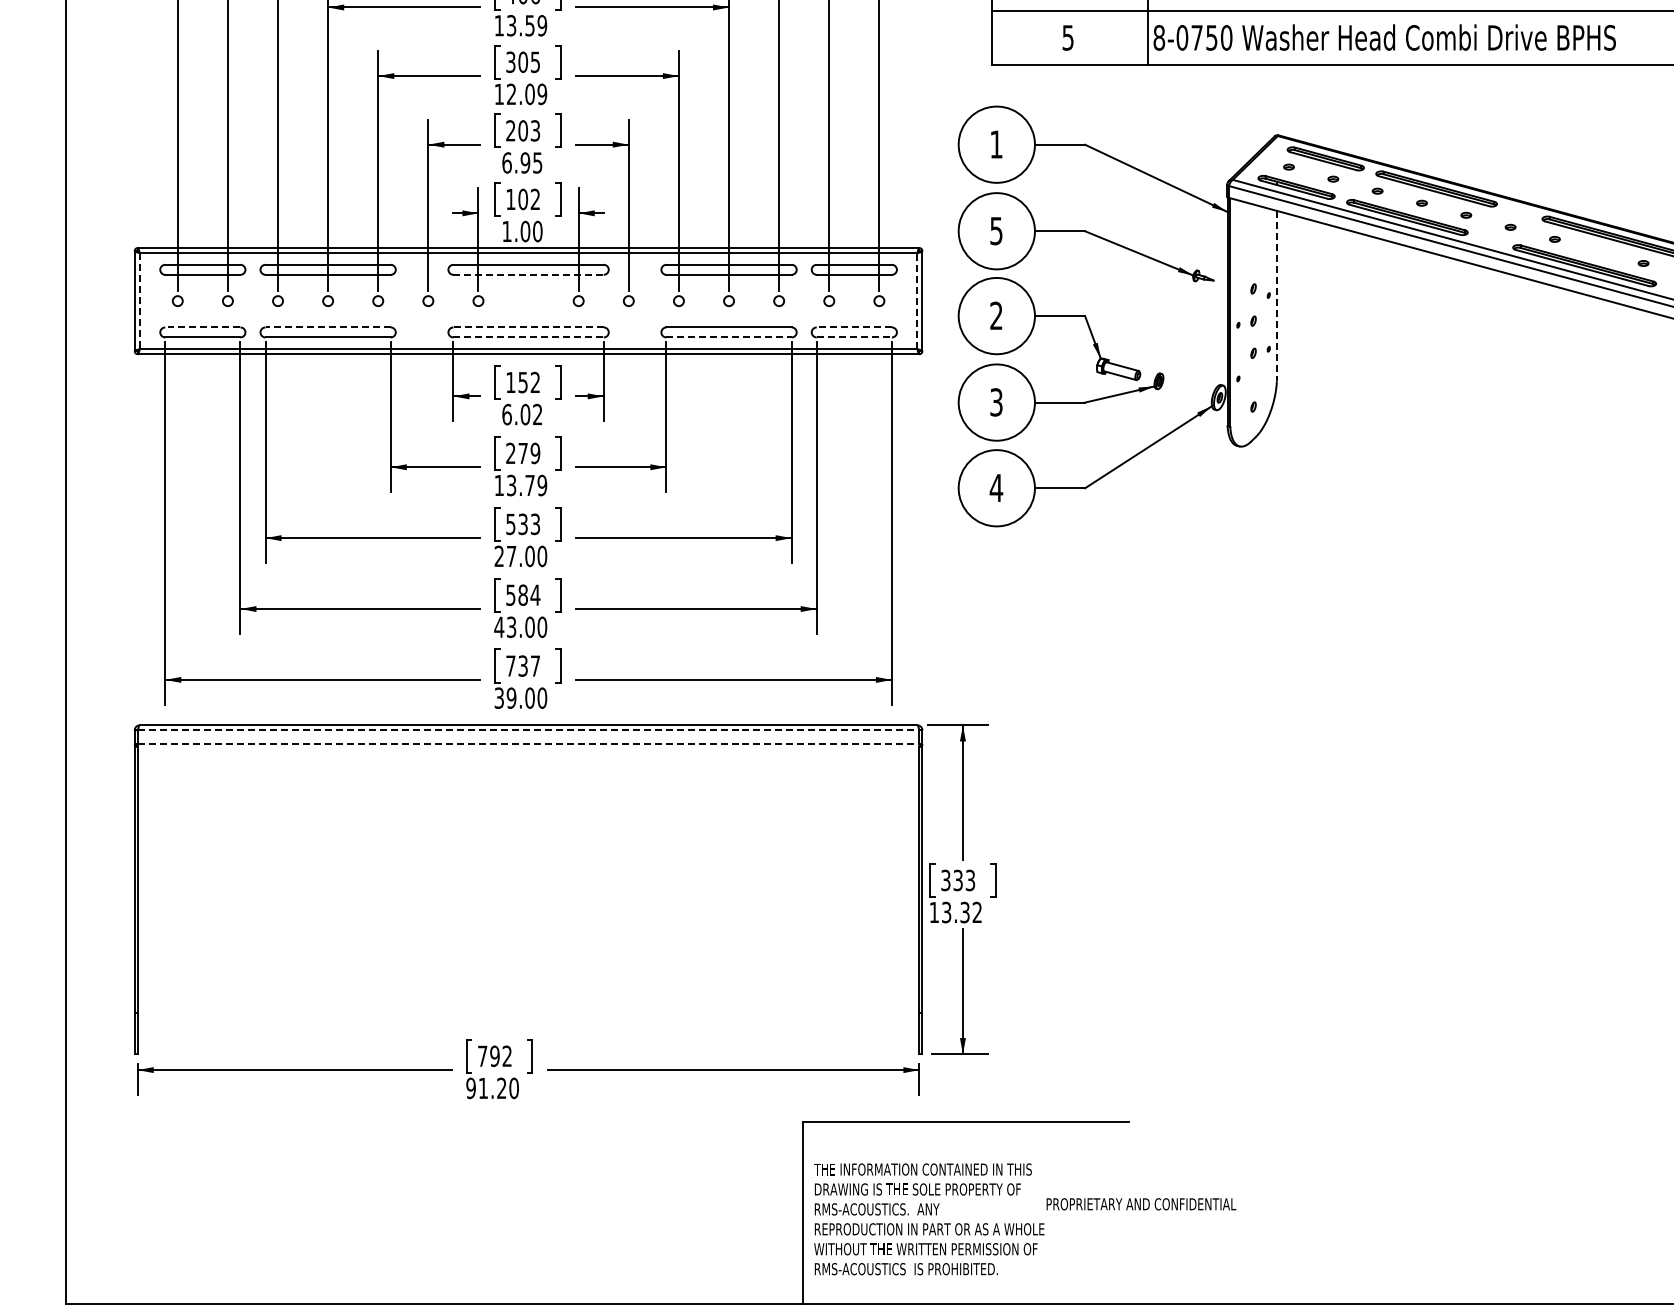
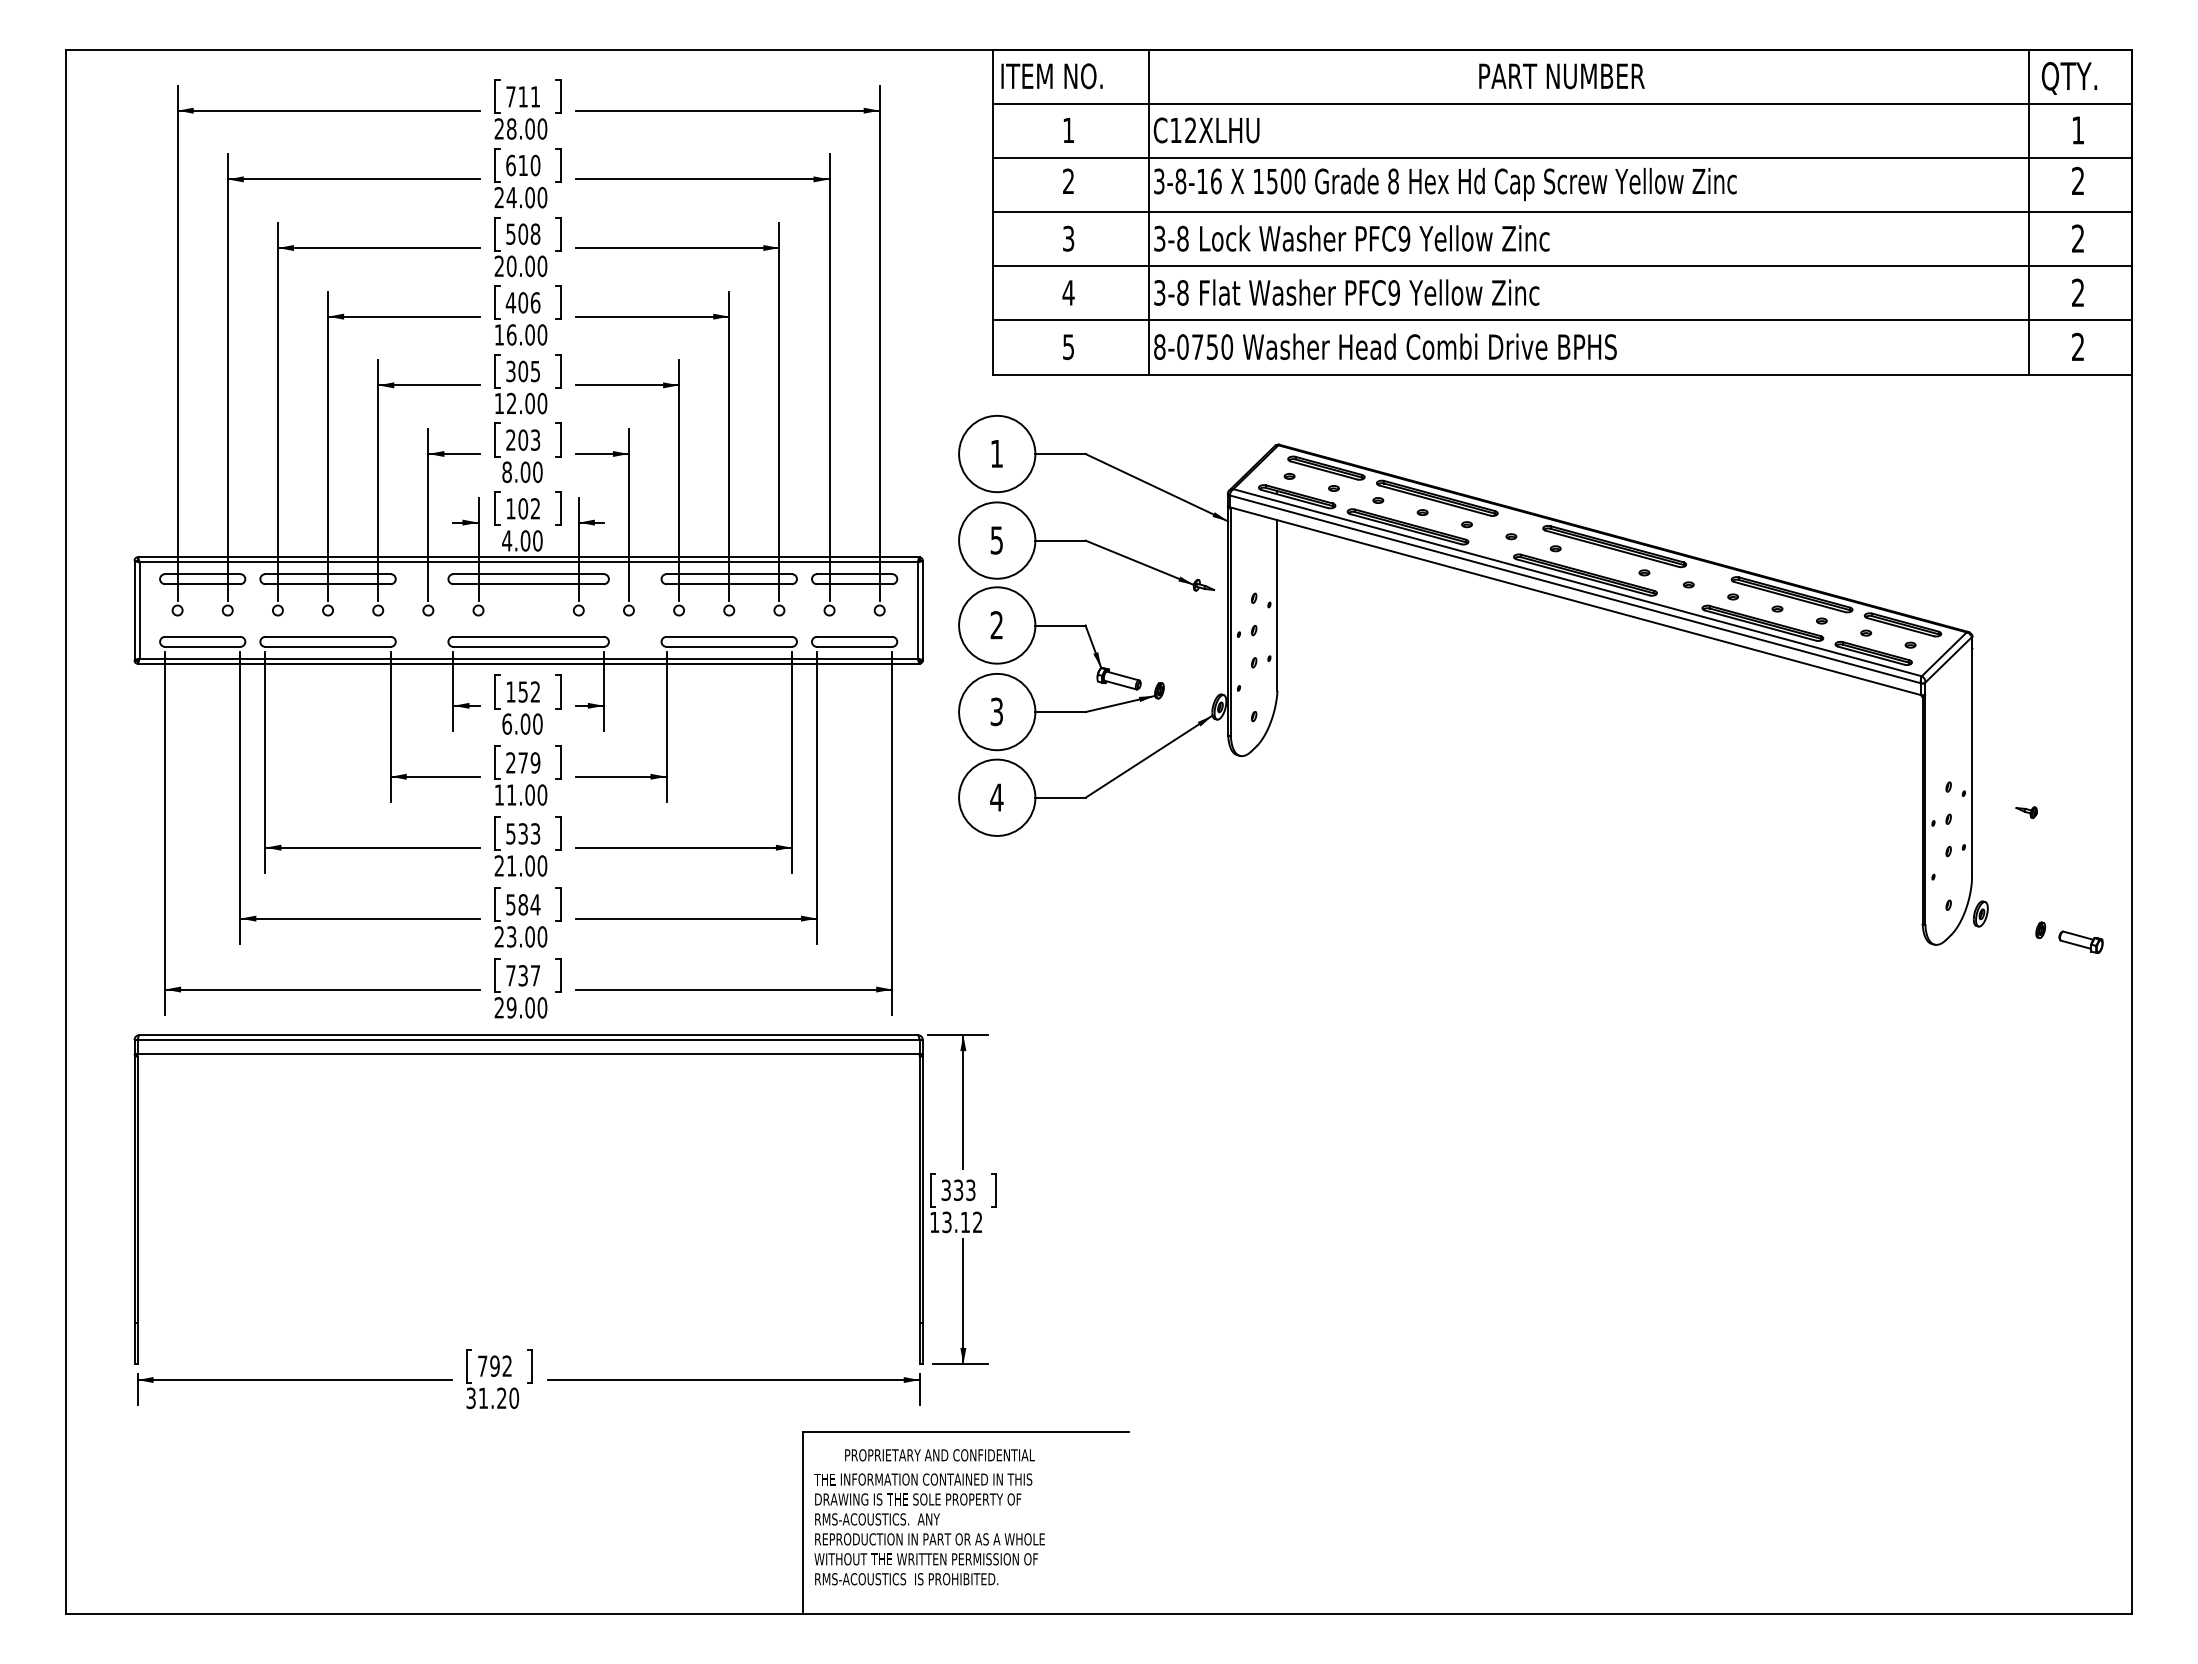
text: (527, 25) -> (527, 334), 13.59 -> 16.00
text: (542, 94) -> (542, 403), 12.09 -> 12.00
text: (522, 162) -> (522, 471), 6.95 -> 8.00
text: (507, 231) -> (507, 540), 1.00 -> 4.00
line: (529, 275) -> (529, 584), dashed -> solid
line: (1276, 296) -> (1277, 605), dashed -> solid
line: (917, 301) -> (917, 610), dashed -> solid
line: (139, 302) -> (139, 611), dashed -> solid
line: (202, 327) -> (202, 636), dashed -> solid
line: (328, 327) -> (328, 636), dashed -> solid
line: (528, 327) -> (528, 636), dashed -> solid
line: (854, 327) -> (854, 636), dashed -> solid
line: (529, 337) -> (529, 646), dashed -> solid
line: (729, 337) -> (729, 646), dashed -> solid
line: (854, 337) -> (854, 646), dashed -> solid
text: (537, 414) -> (537, 723), 6.02 -> 6.00
text: (527, 484) -> (527, 794), 13.79 -> 11.00
text: (511, 555) -> (511, 865), 27.00 -> 21.00
text: (499, 626) -> (499, 936), 43.00 -> 23.00
text: (498, 697) -> (498, 1007), 39.00 -> 29.00
line: (528, 730) -> (528, 1040), dashed -> solid
line: (528, 743) -> (528, 1053), dashed -> solid
text: (964, 912) -> (964, 1222), 13.32 -> 13.12
text: (470, 1087) -> (470, 1397), 91.20 -> 31.20
text: (1140, 1204) -> (939, 1455), moved

